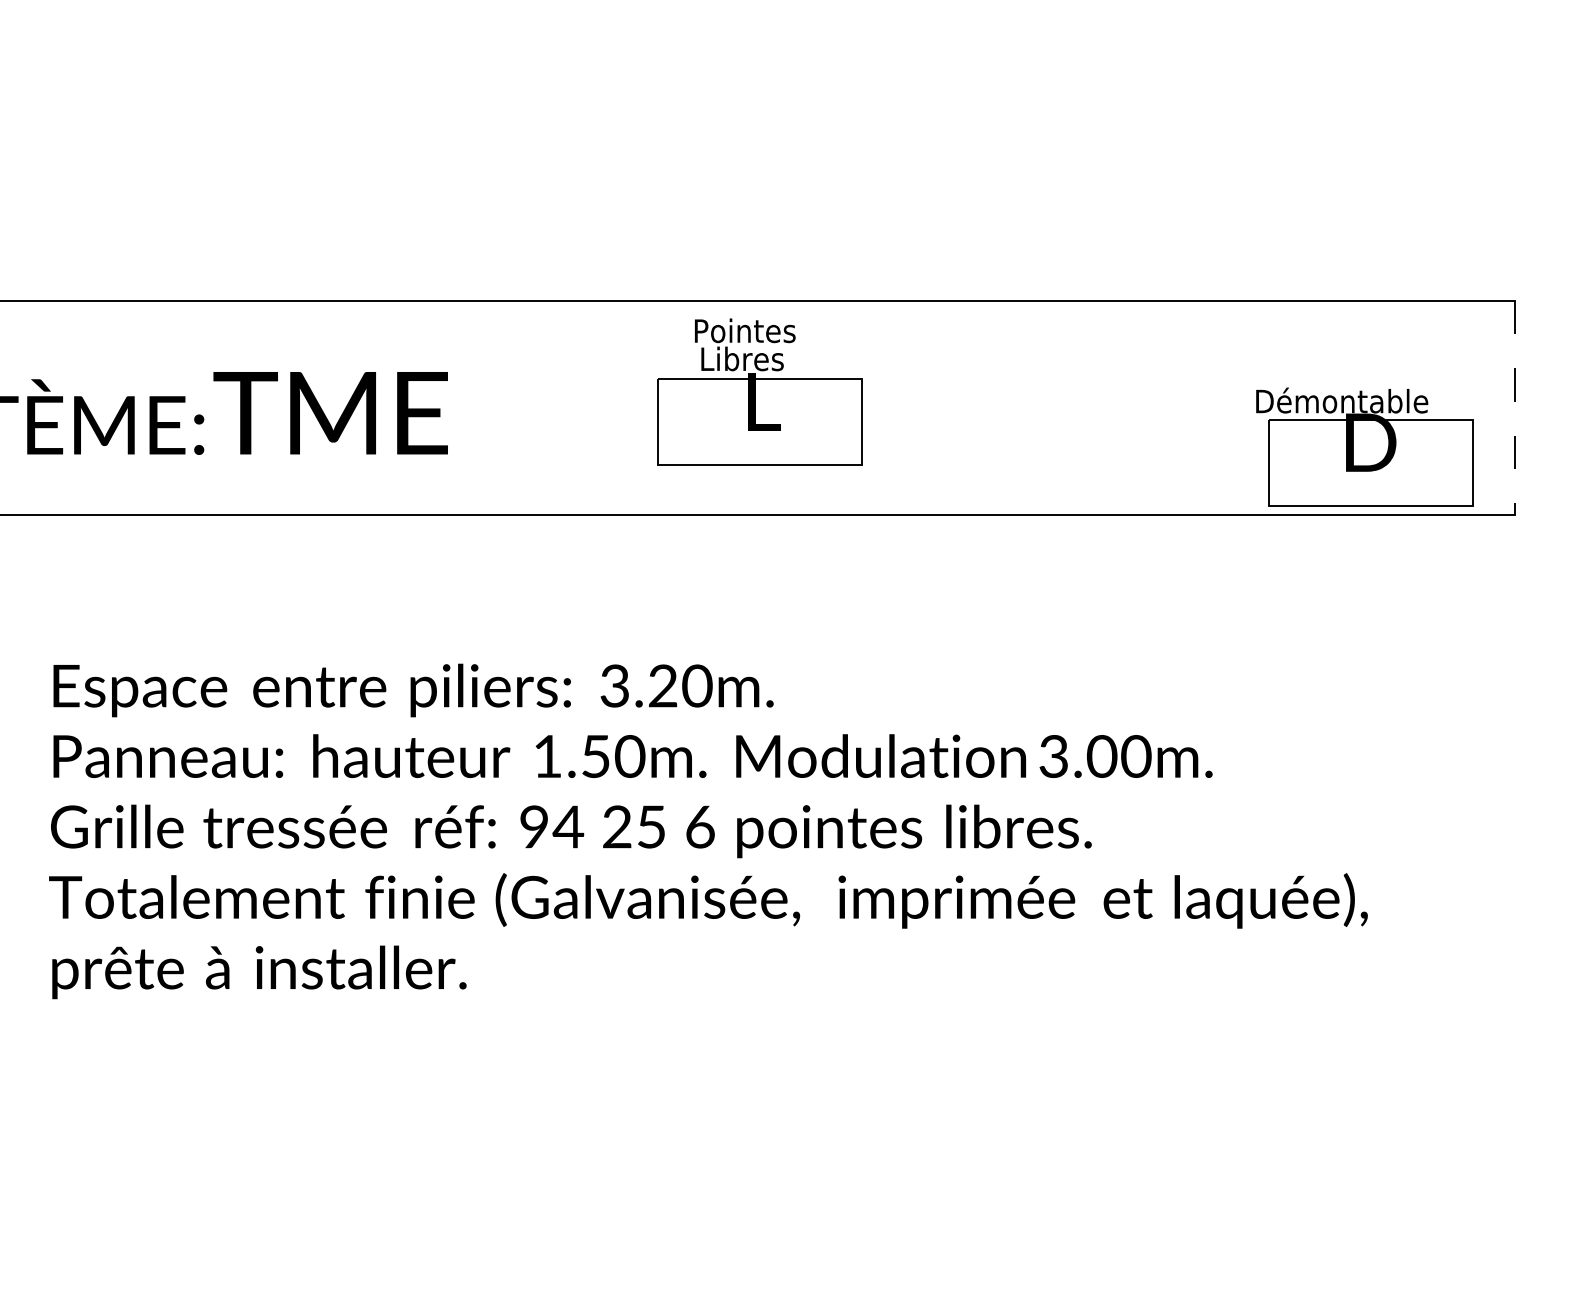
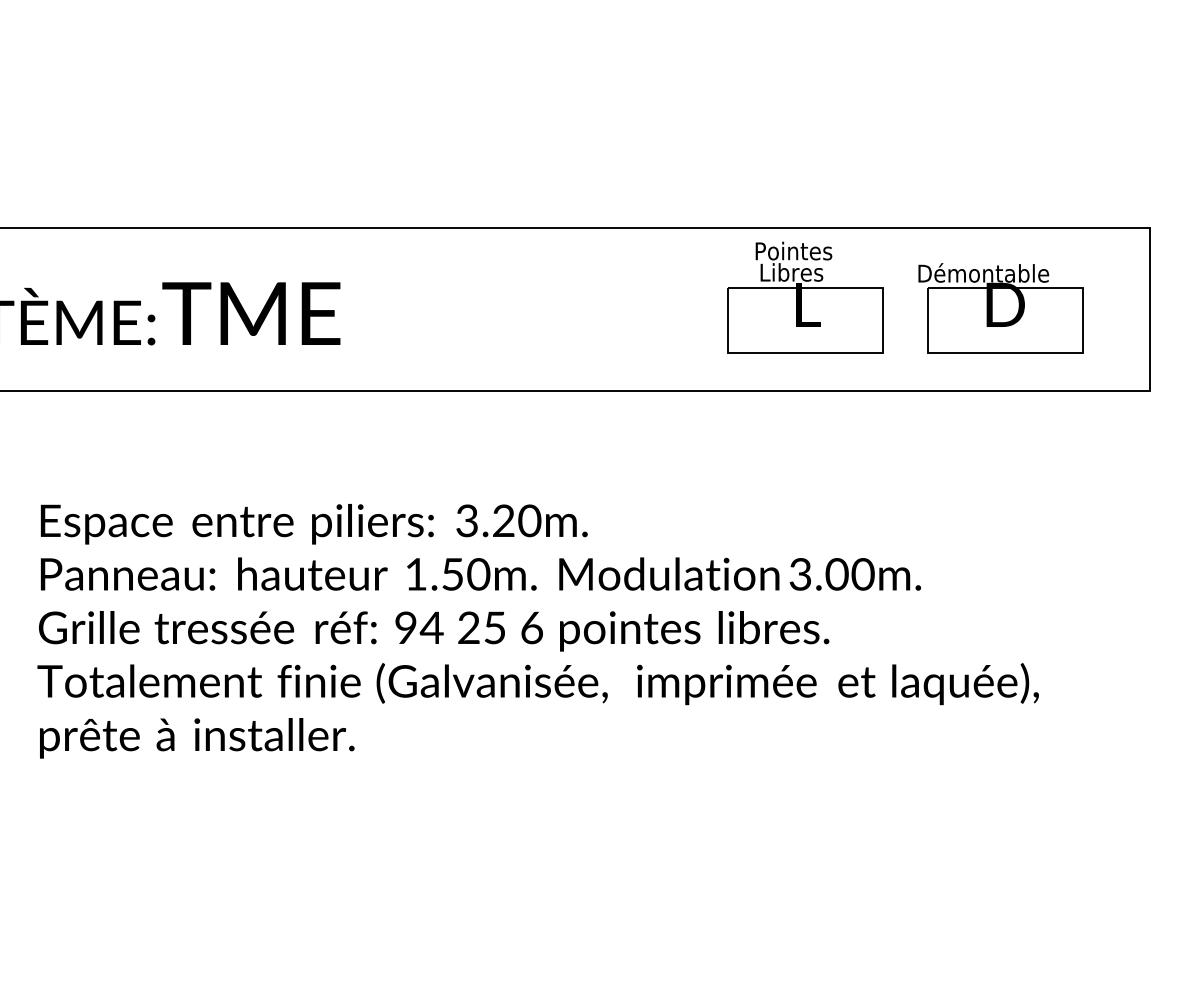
part: (759, 391) -> (804, 297), moved
line: (1514, 408) -> (1150, 310), dashed -> solid
part: (1364, 446) -> (1000, 307), moved

